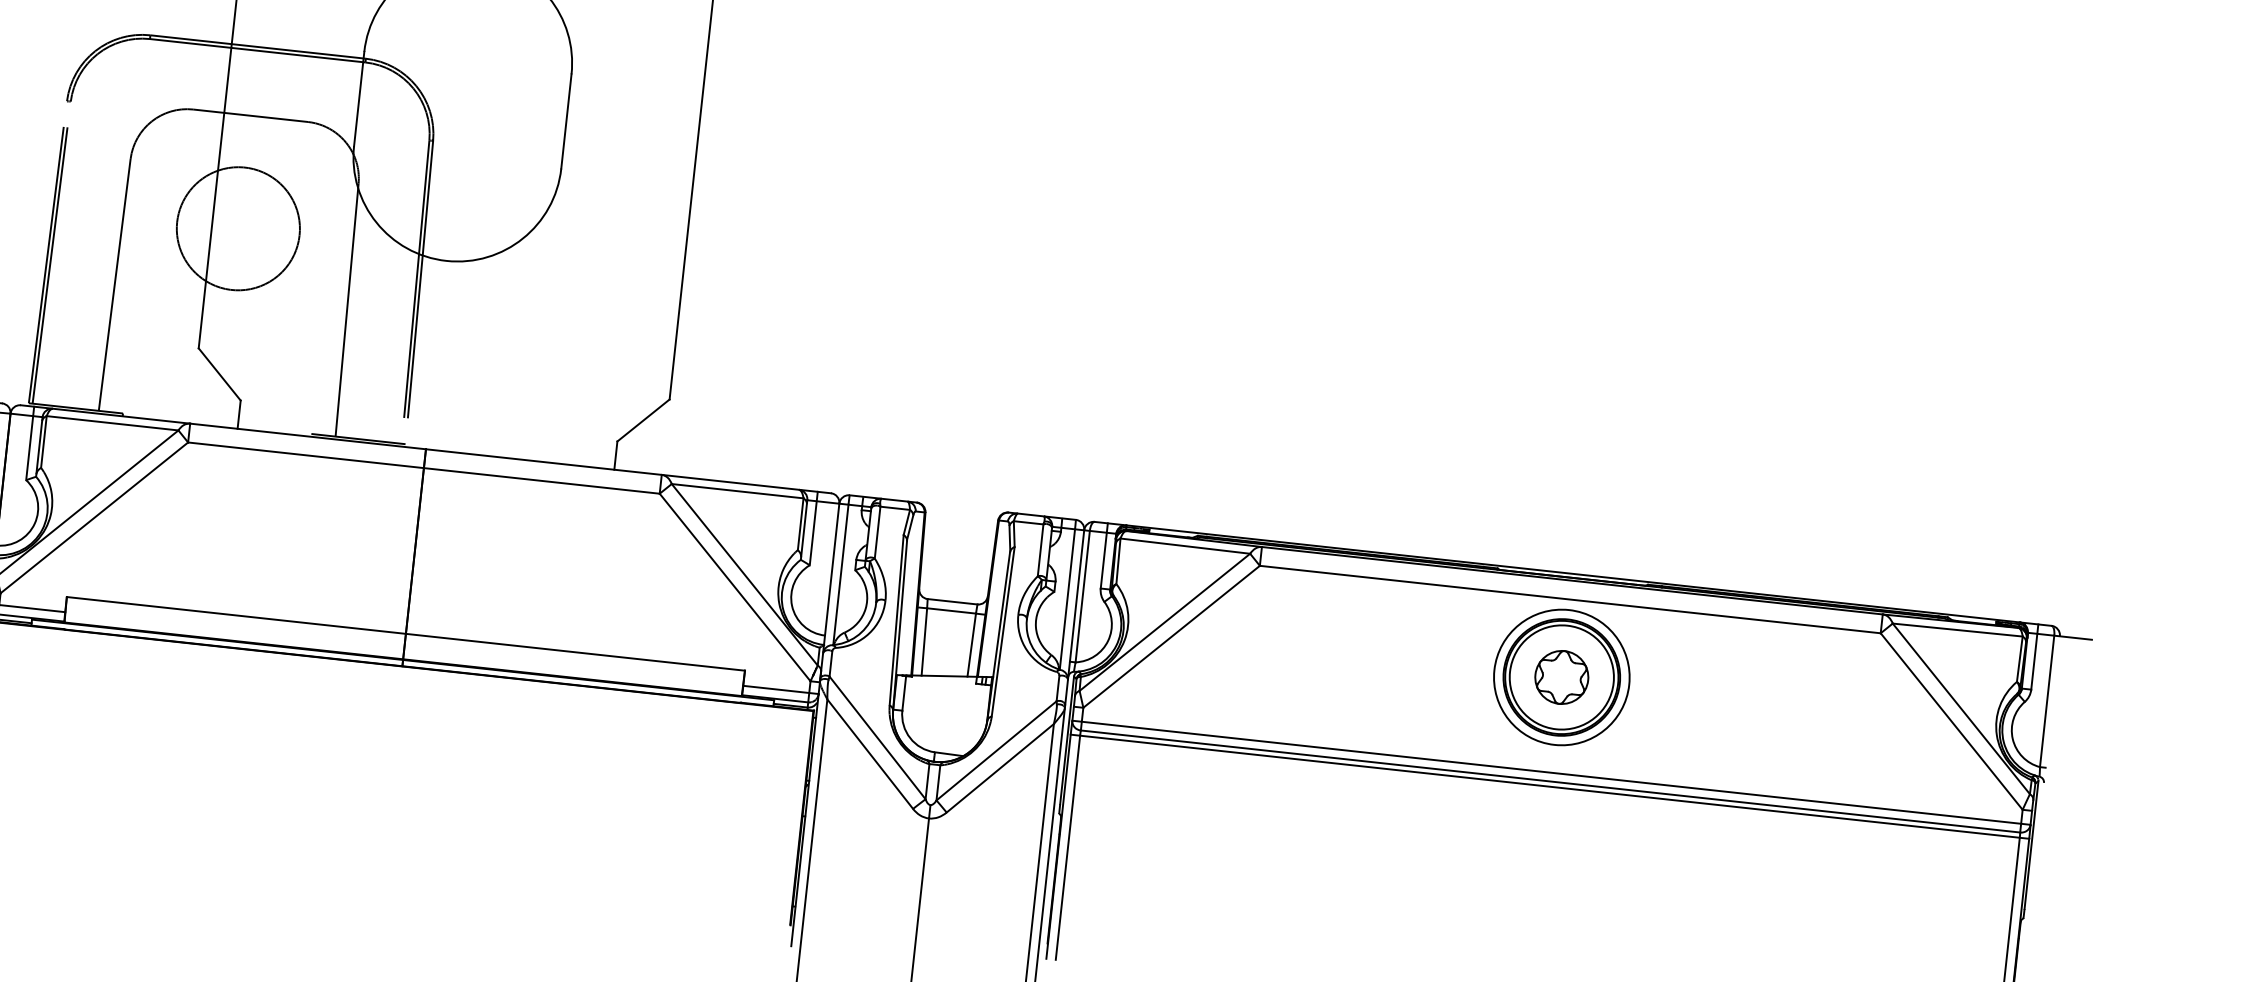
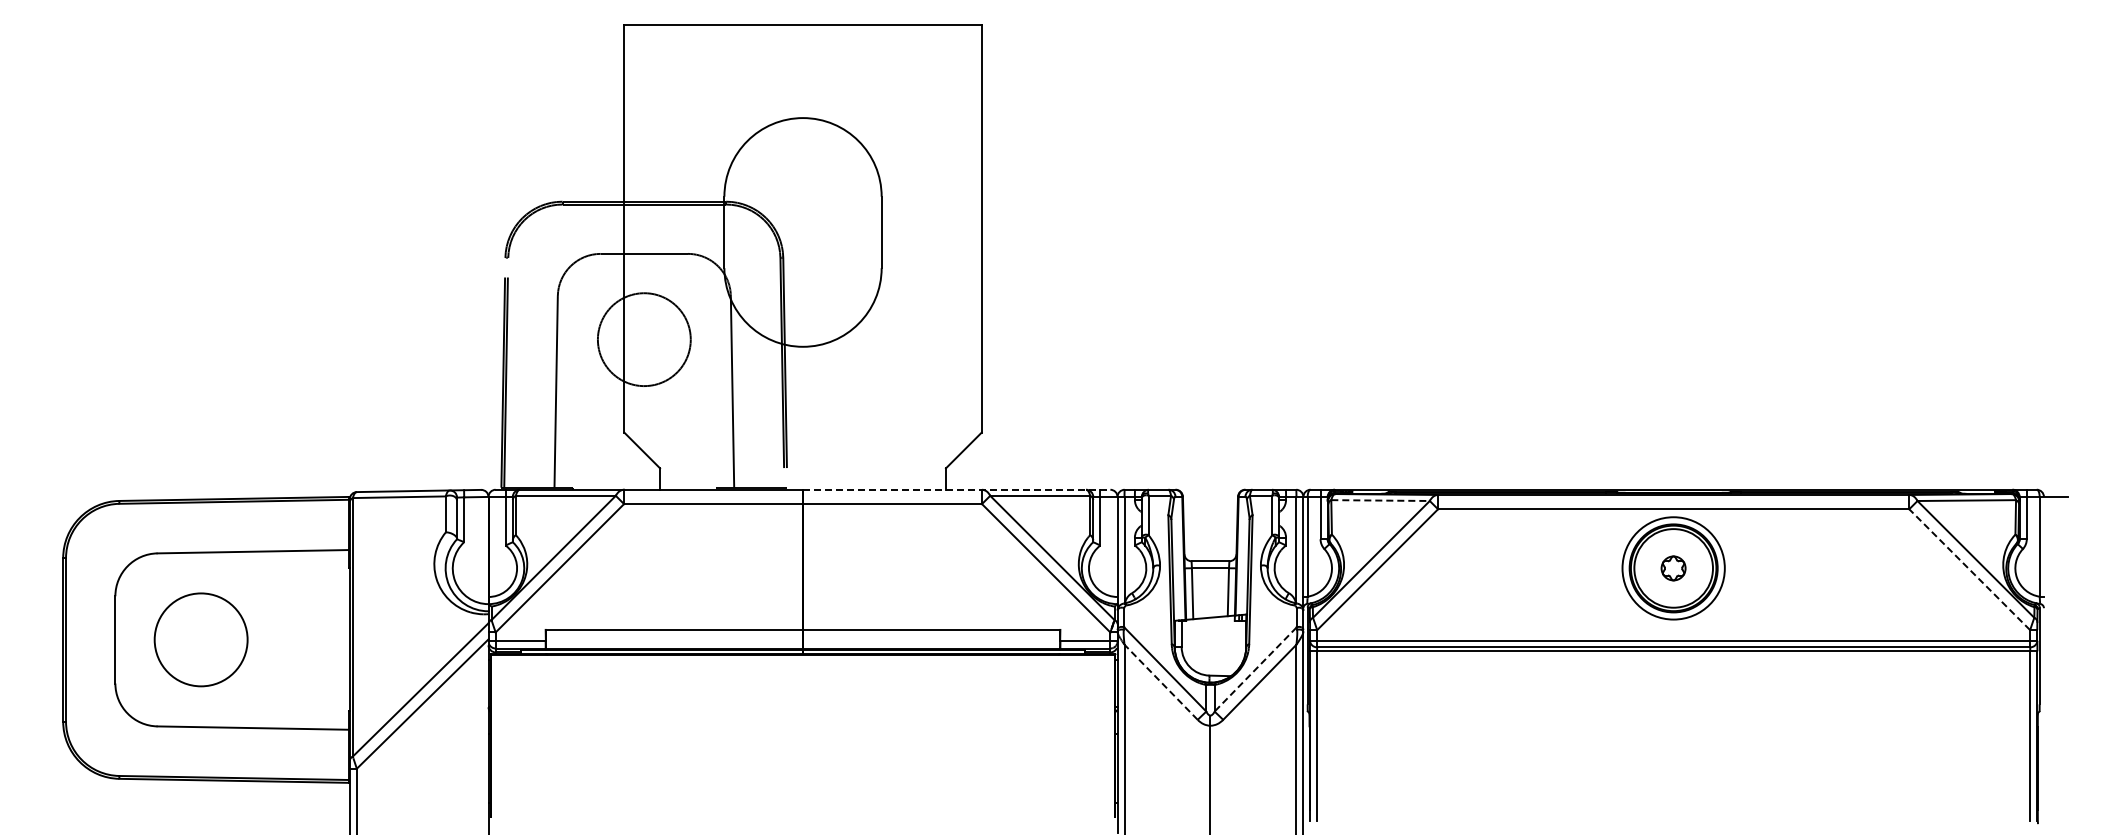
line: (628, 470) -> (956, 489), solid -> dashed
line: (1186, 546) -> (1381, 500), solid -> dashed
part: (1561, 677) -> (1673, 568), size x0.6
line: (1951, 721) -> (1969, 569), solid -> dashed
line: (996, 750) -> (1255, 669), solid -> dashed
line: (869, 753) -> (1160, 681), solid -> dashed

